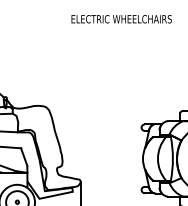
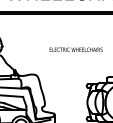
text: (120, 18) -> (75, 49), moved

